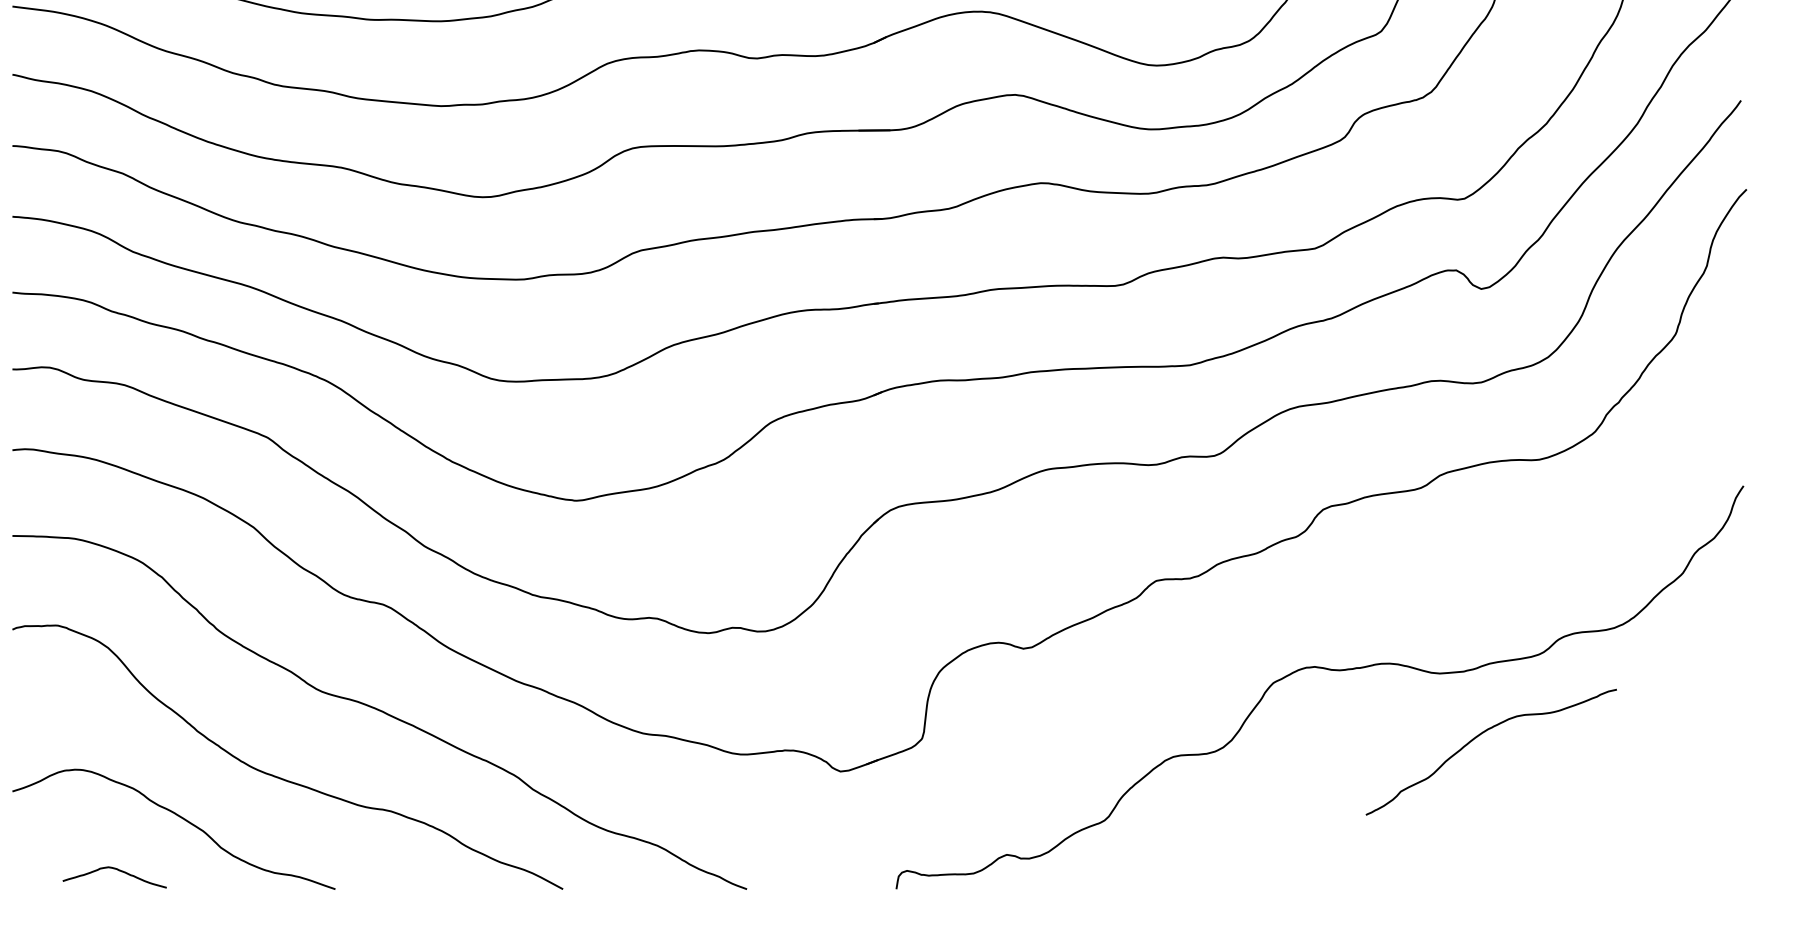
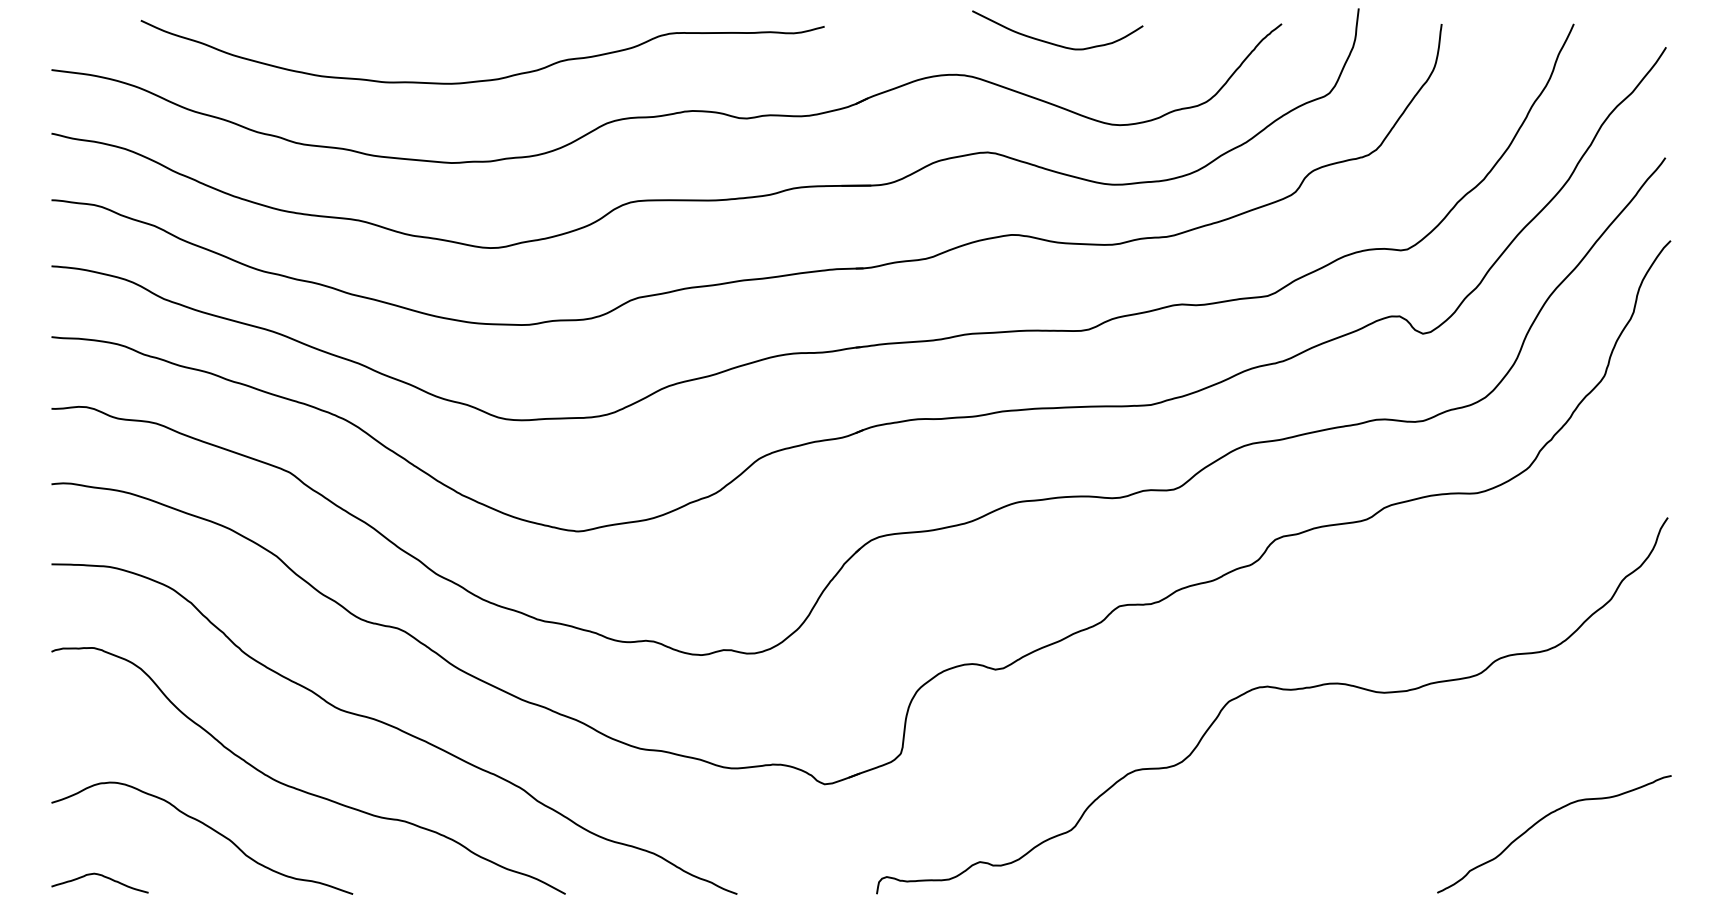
curve: (1479, 736) -> (1543, 819), moved
curve: (116, 870) -> (101, 876), moved

